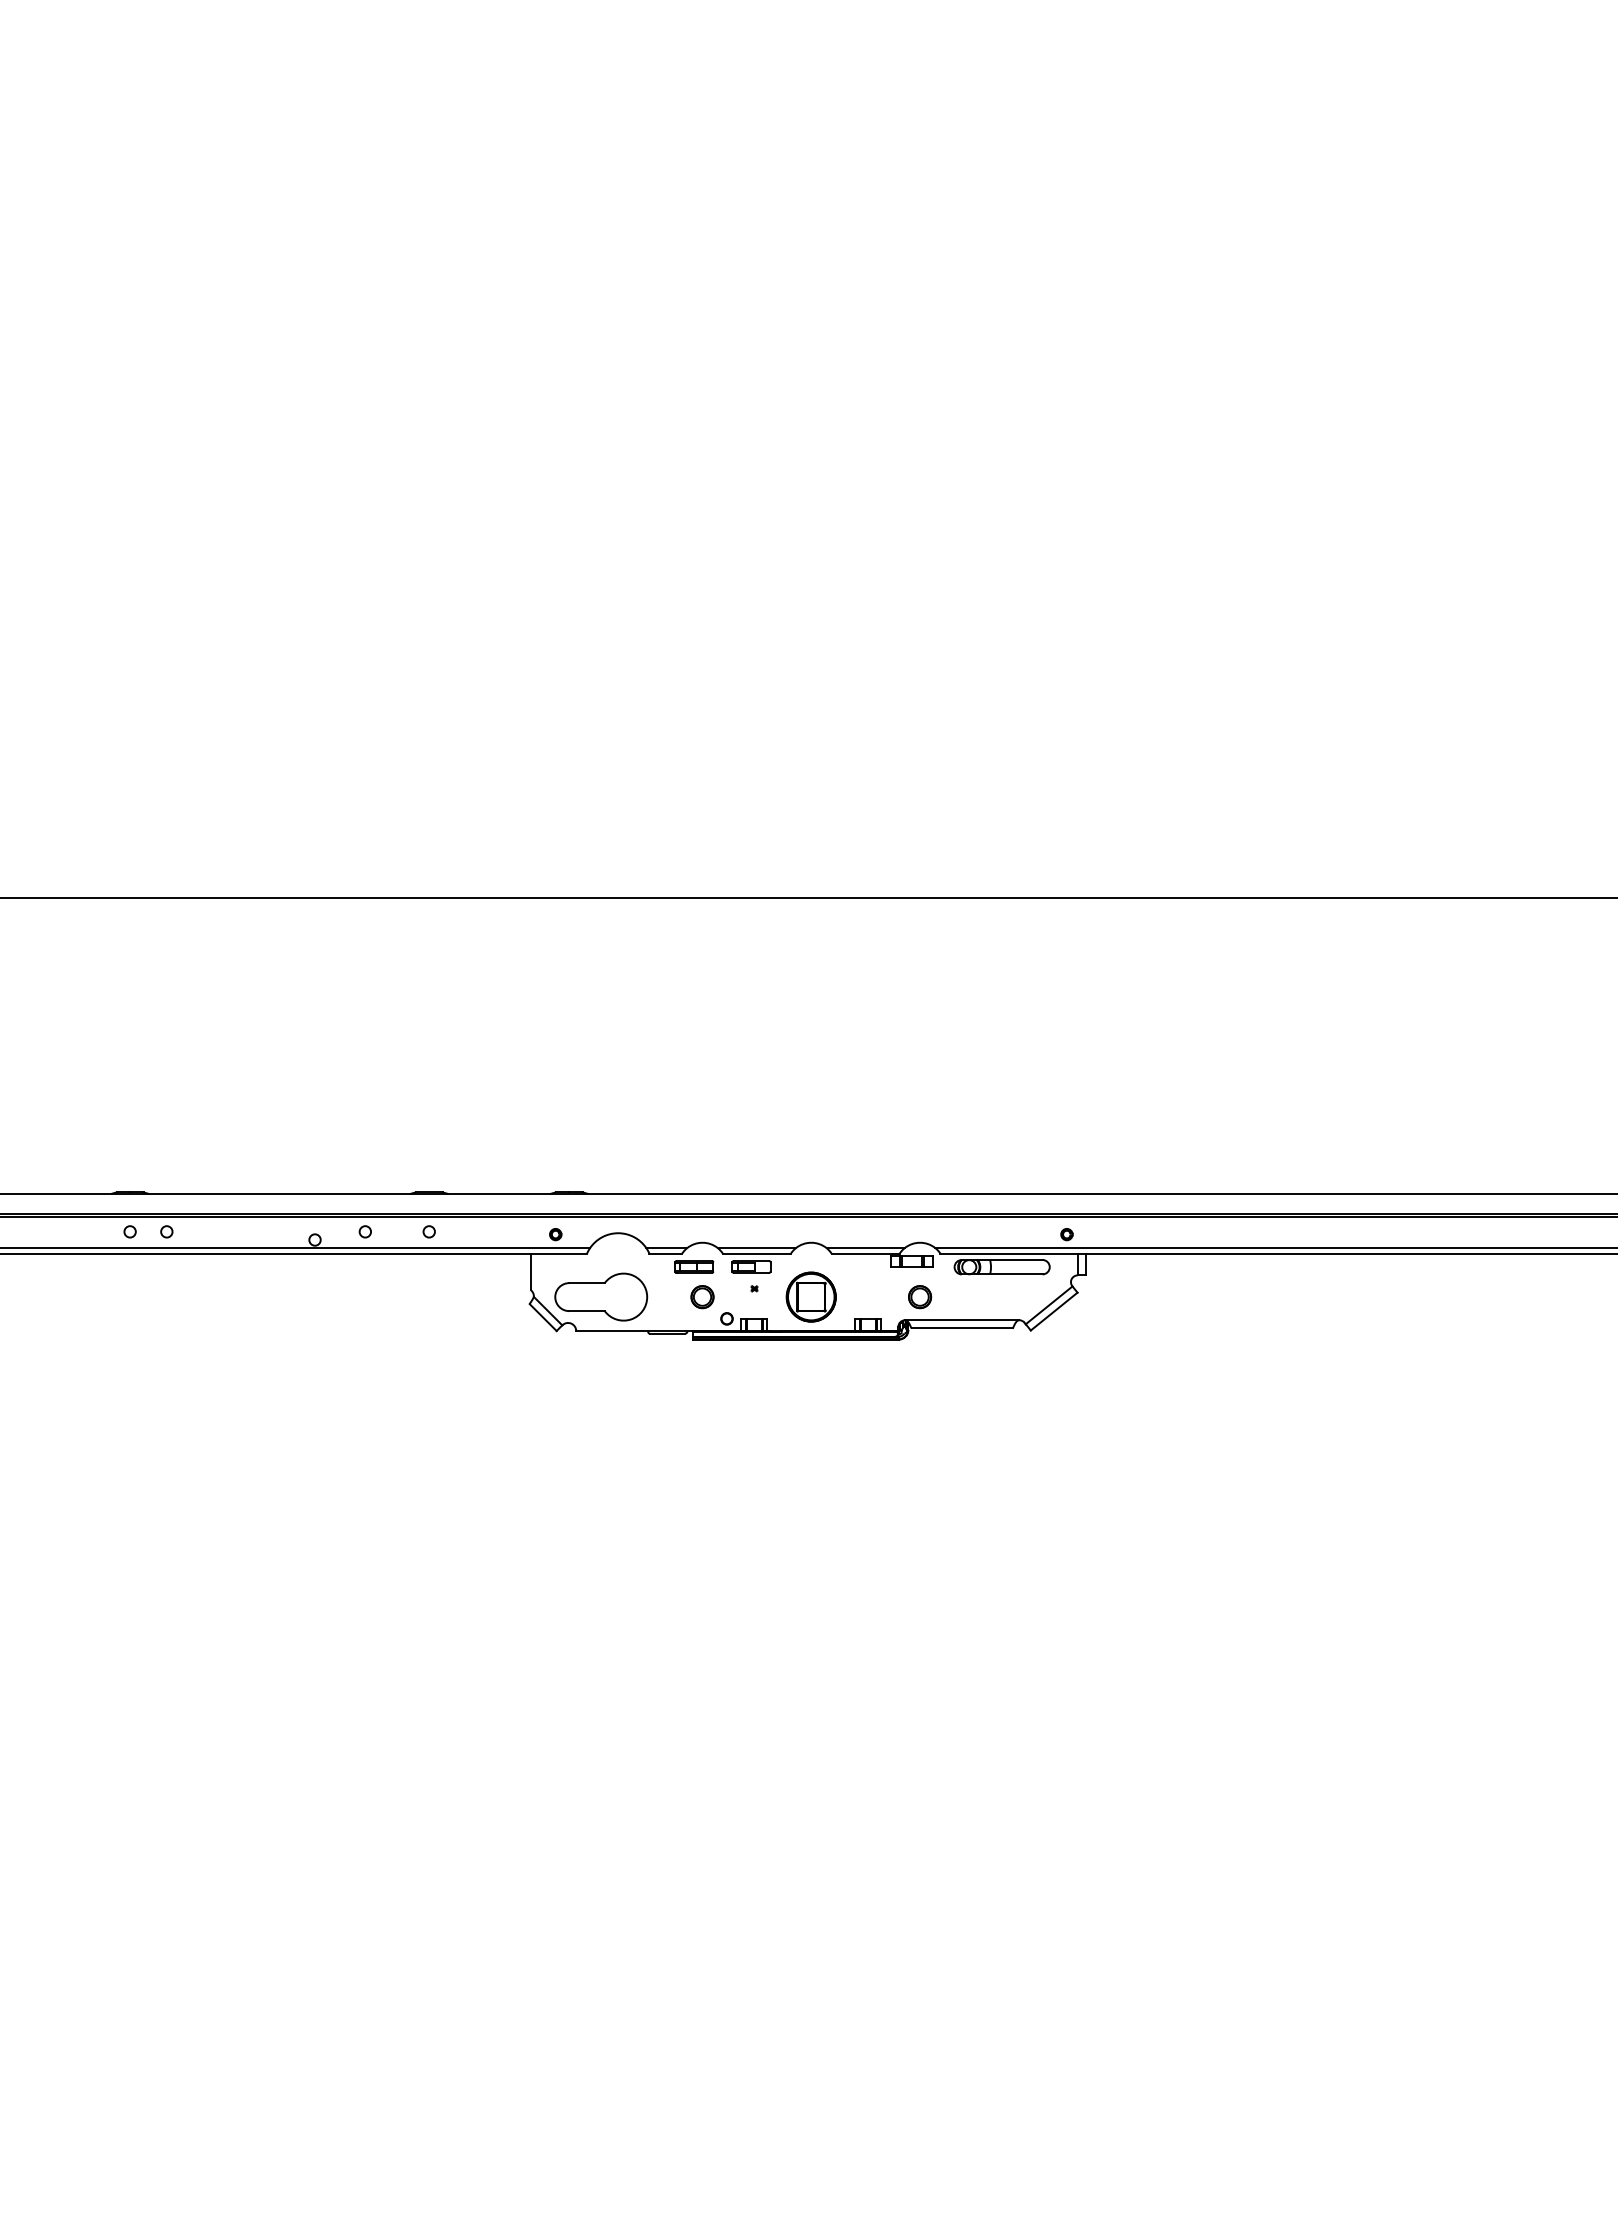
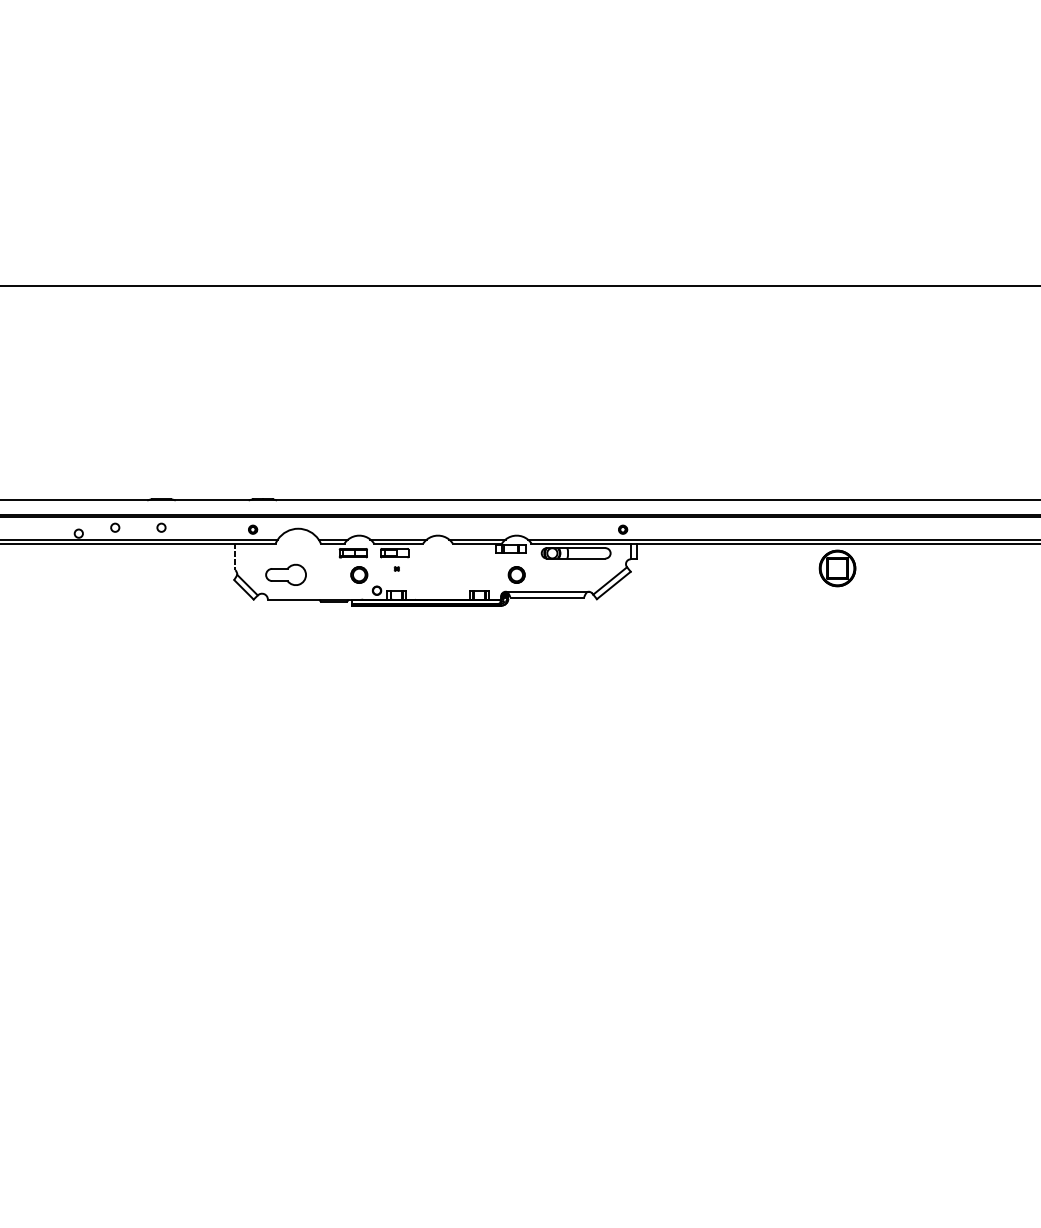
line: (531, 1272) -> (235, 557), solid -> dashed
part: (601, 1296) -> (286, 574), size x0.6
part: (810, 1296) -> (836, 568), moved

